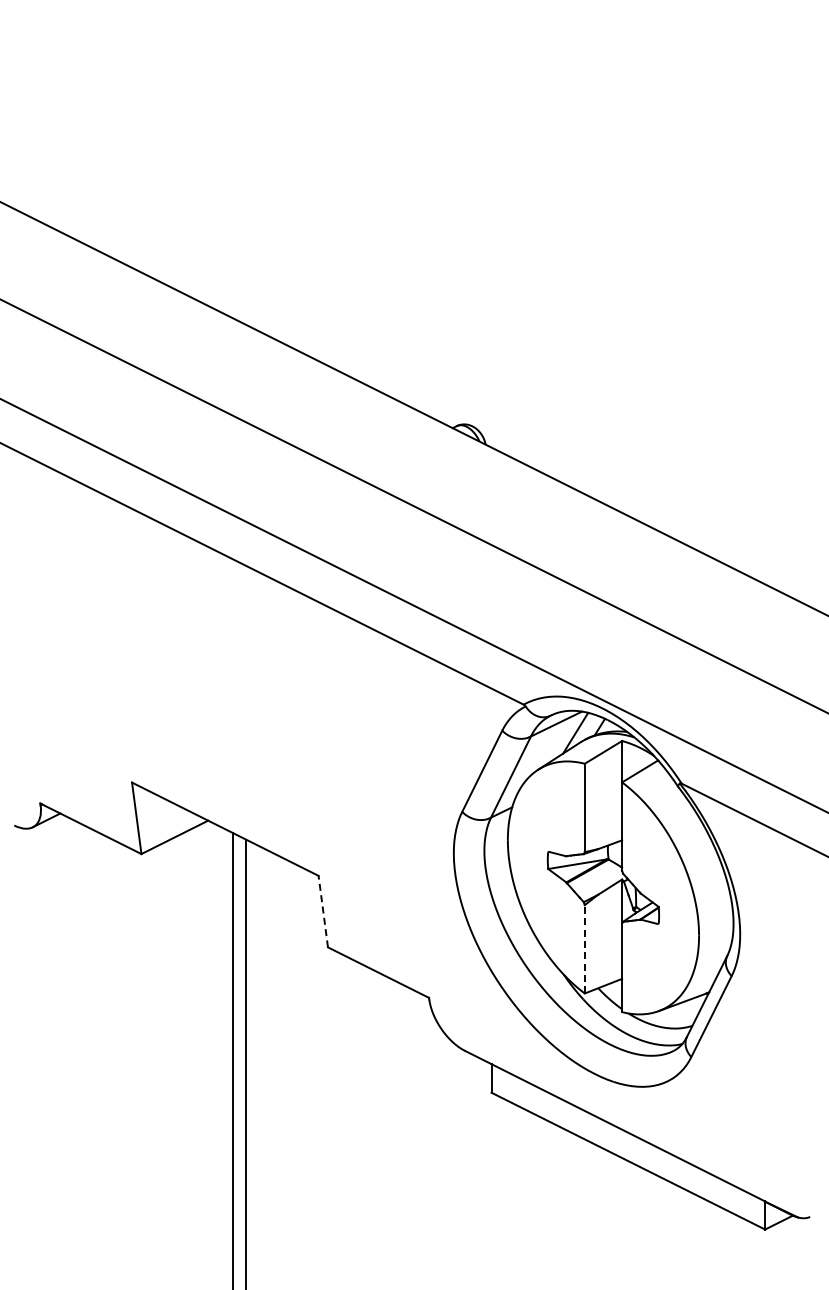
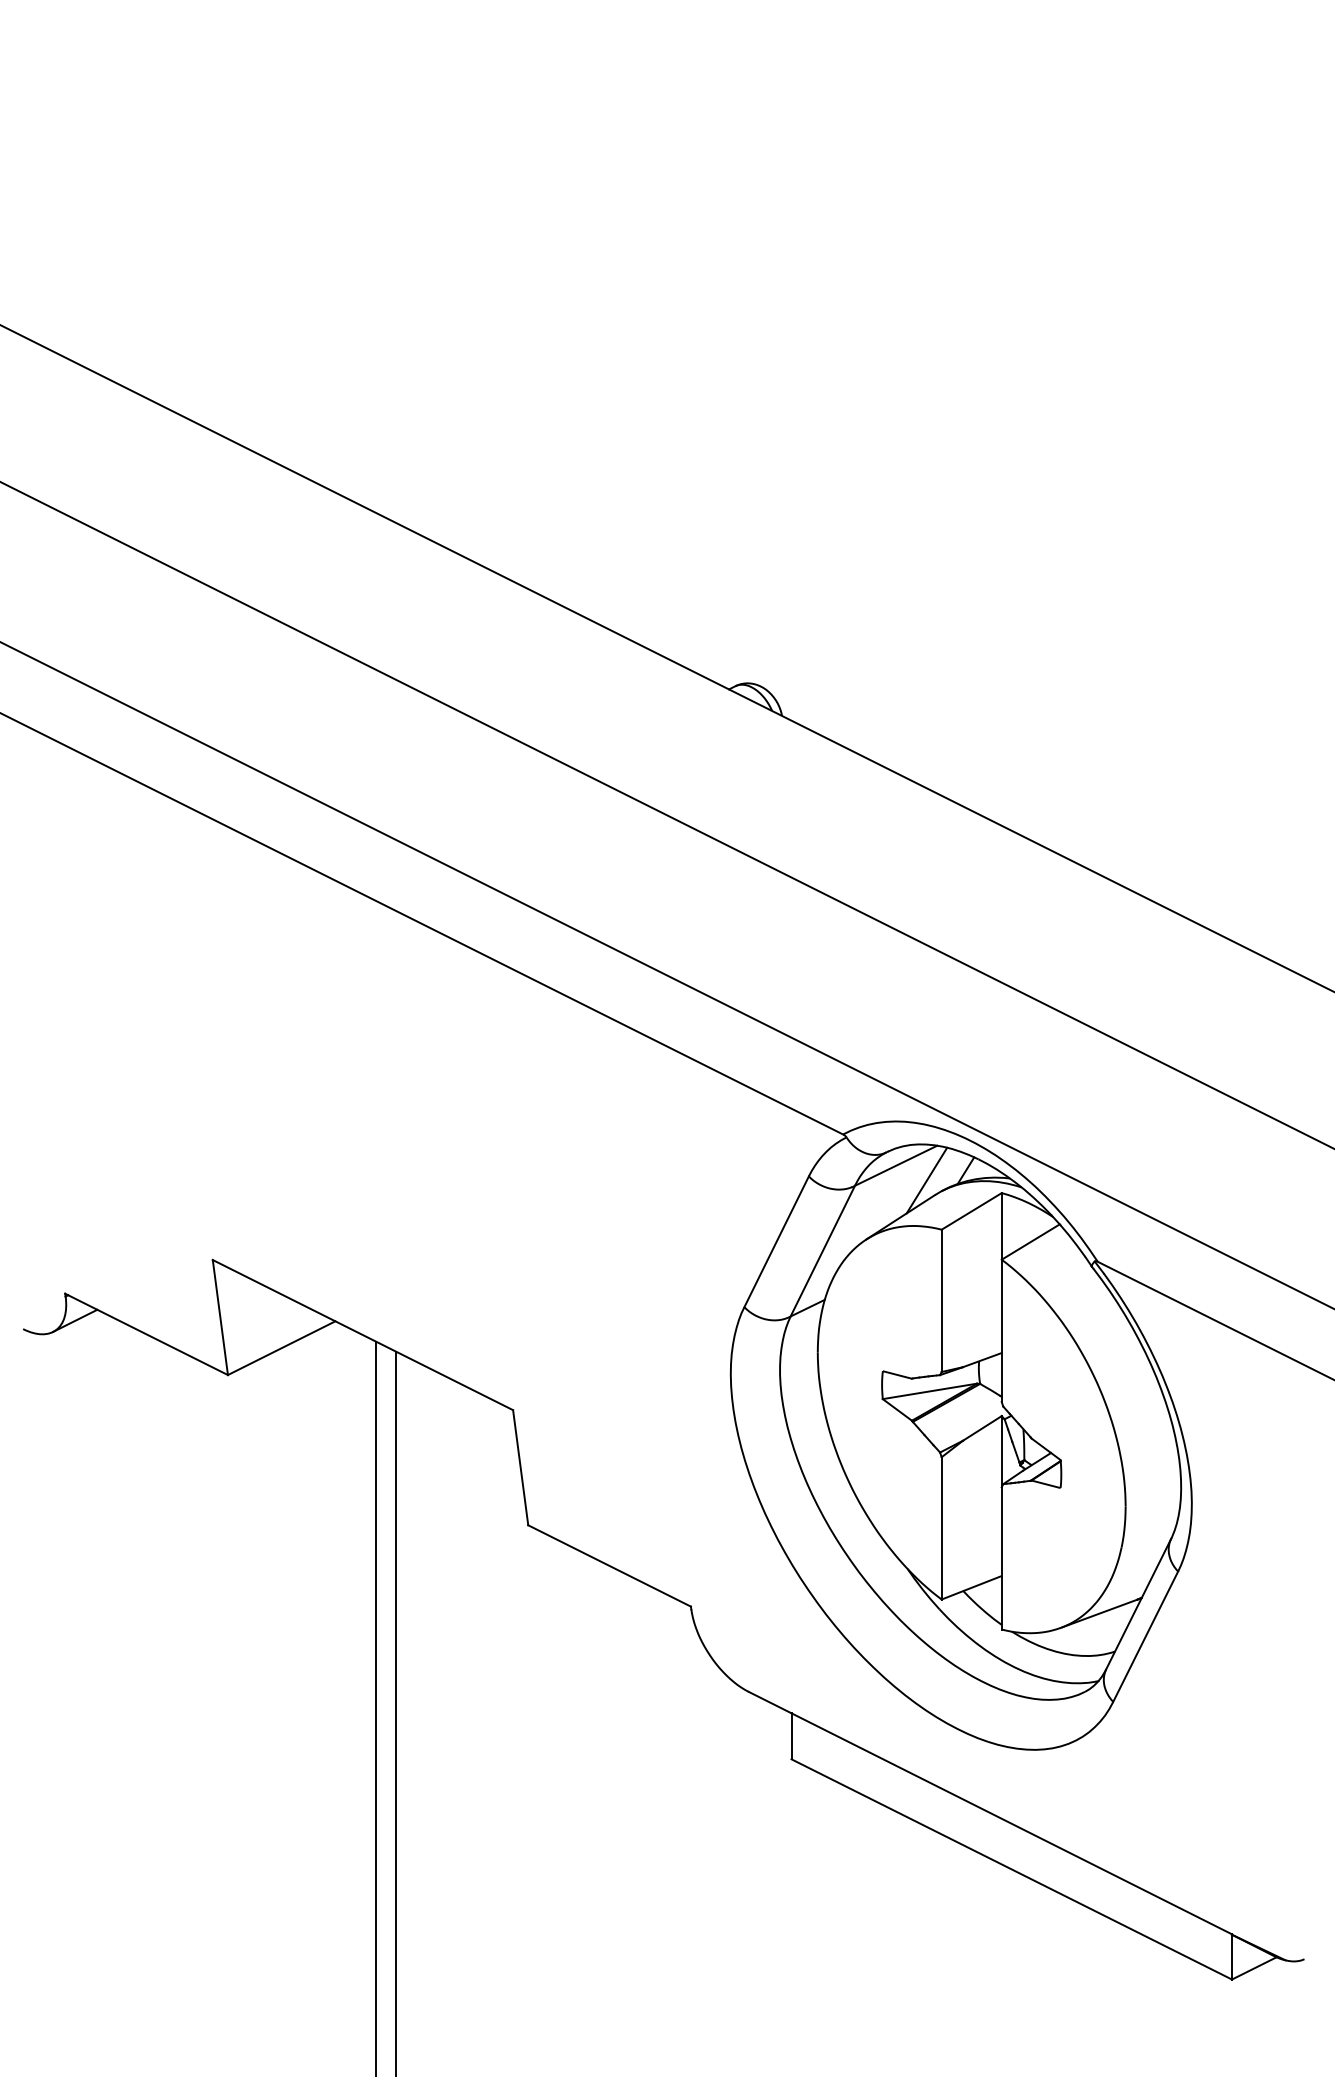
line: (323, 911) -> (520, 1467), dashed -> solid
line: (584, 948) -> (941, 1527), dashed -> solid

